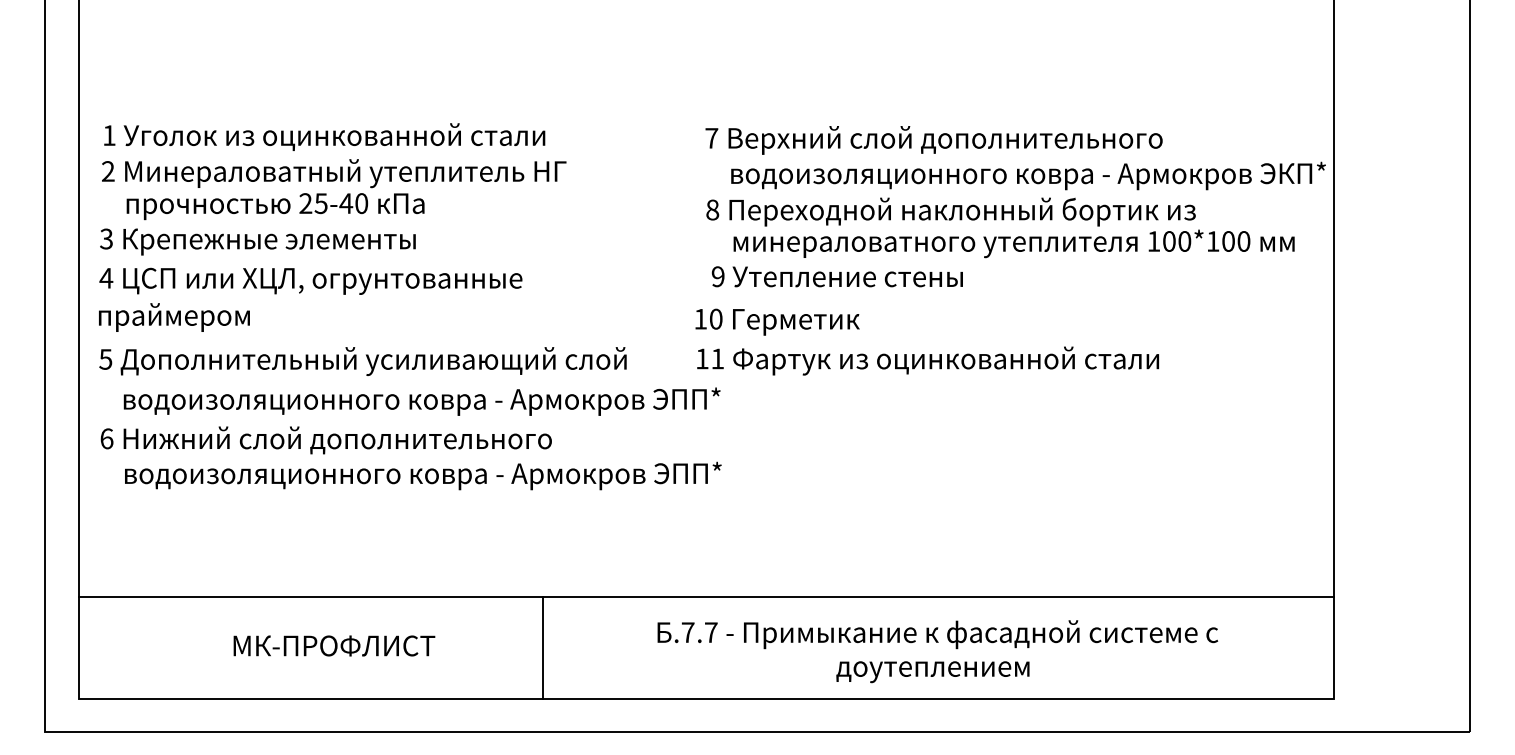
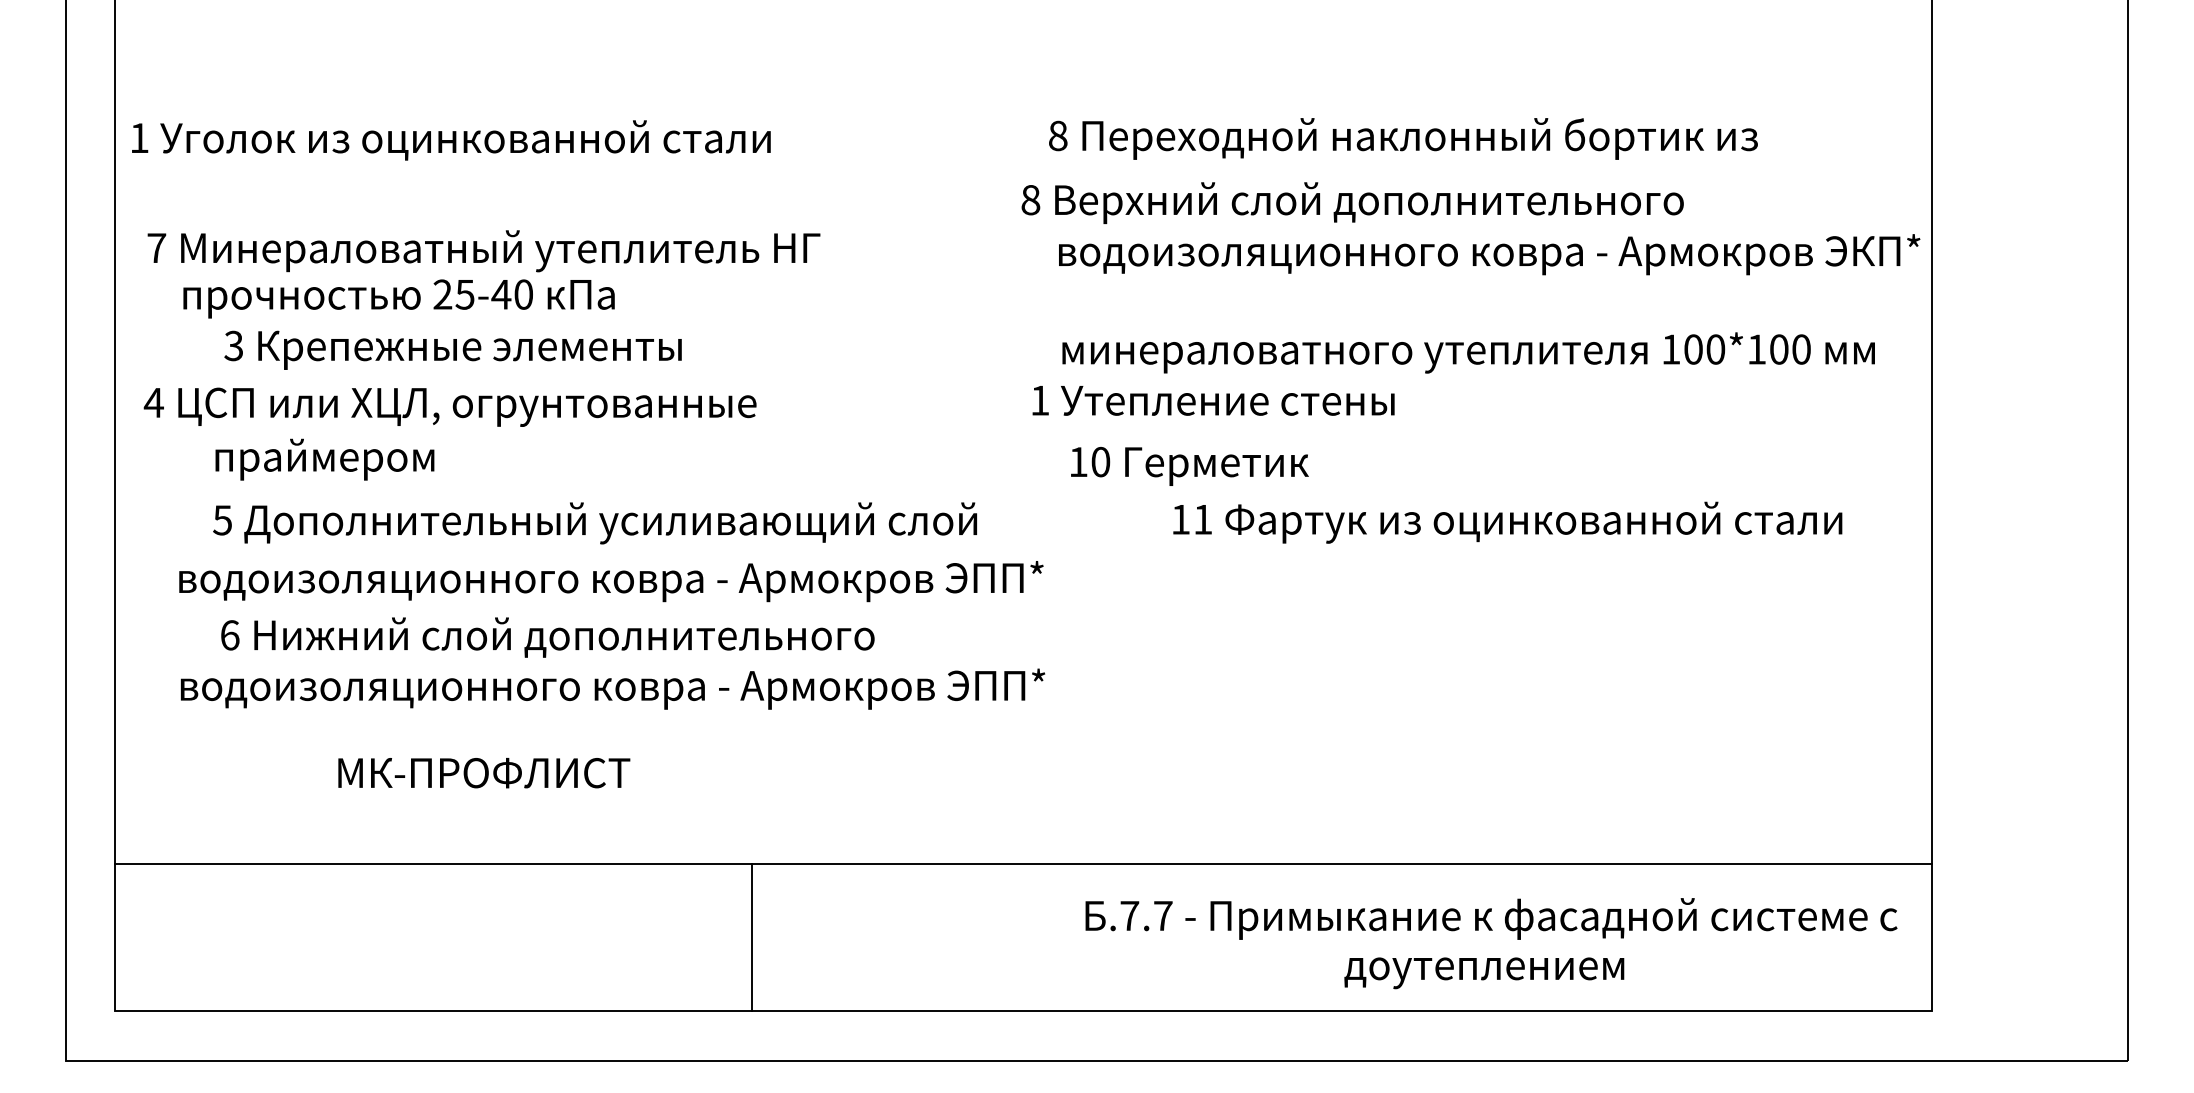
text: (324, 136) -> (451, 139), moved
text: (711, 138) -> (1030, 200), 7 -> 8
text: (108, 171) -> (157, 248), 2 -> 7
text: (950, 211) -> (1402, 138), moved
text: (257, 241) -> (452, 349), moved
text: (717, 276) -> (1039, 400), 9 -> 1
text: (174, 317) -> (325, 459), moved
text: (777, 321) -> (1189, 465), moved
text: (927, 360) -> (1506, 521), moved
text: (362, 361) -> (594, 523), moved
text: (325, 440) -> (546, 637), moved
text: (334, 645) -> (484, 772), moved
line: (543, 647) -> (752, 937), moved
text: (937, 651) -> (1490, 943), moved

